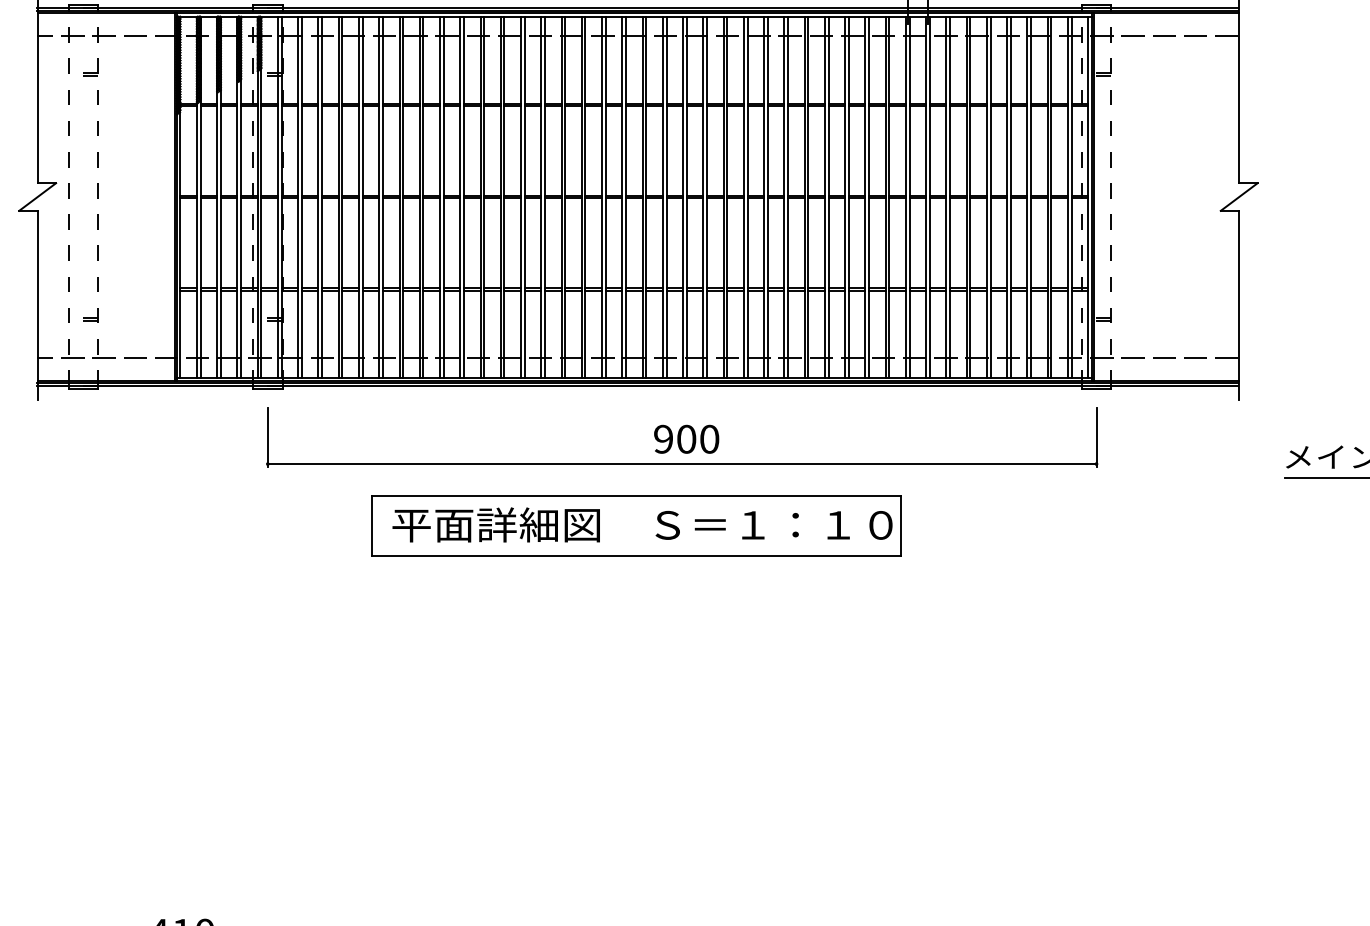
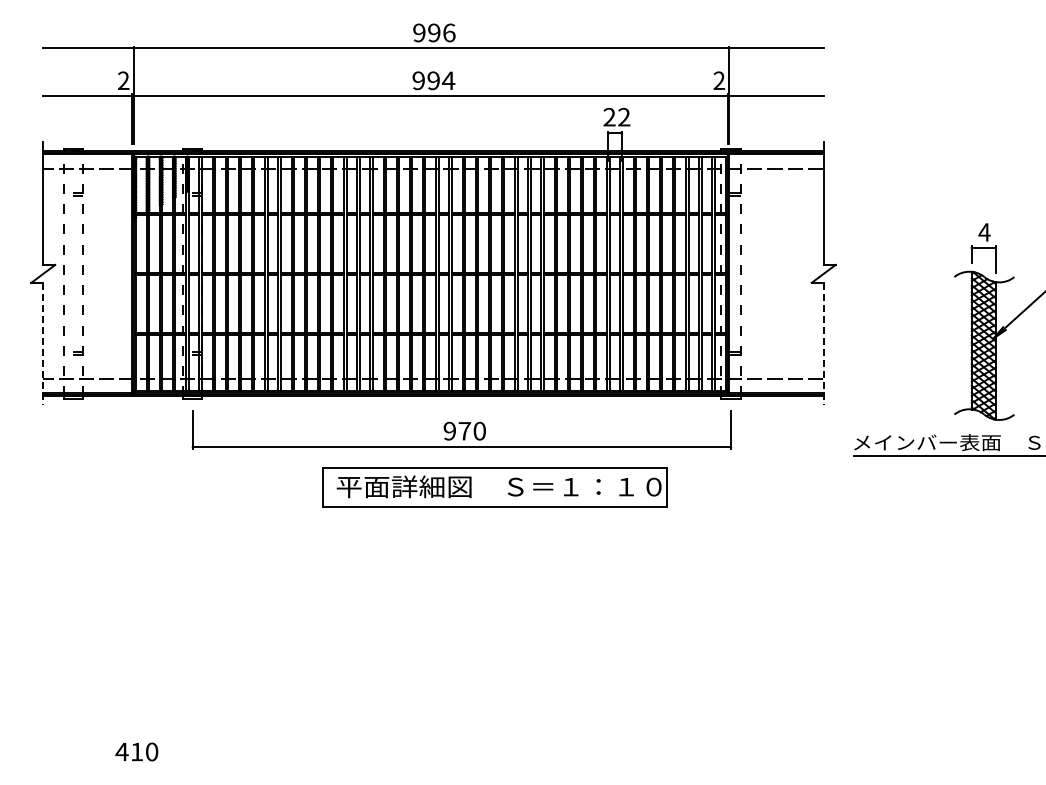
line: (37, 305) -> (43, 344), solid -> dashed
line: (1238, 305) -> (823, 344), solid -> dashed
text: (686, 438) -> (464, 430), 900 -> 970
part: (635, 525) -> (494, 487), moved

